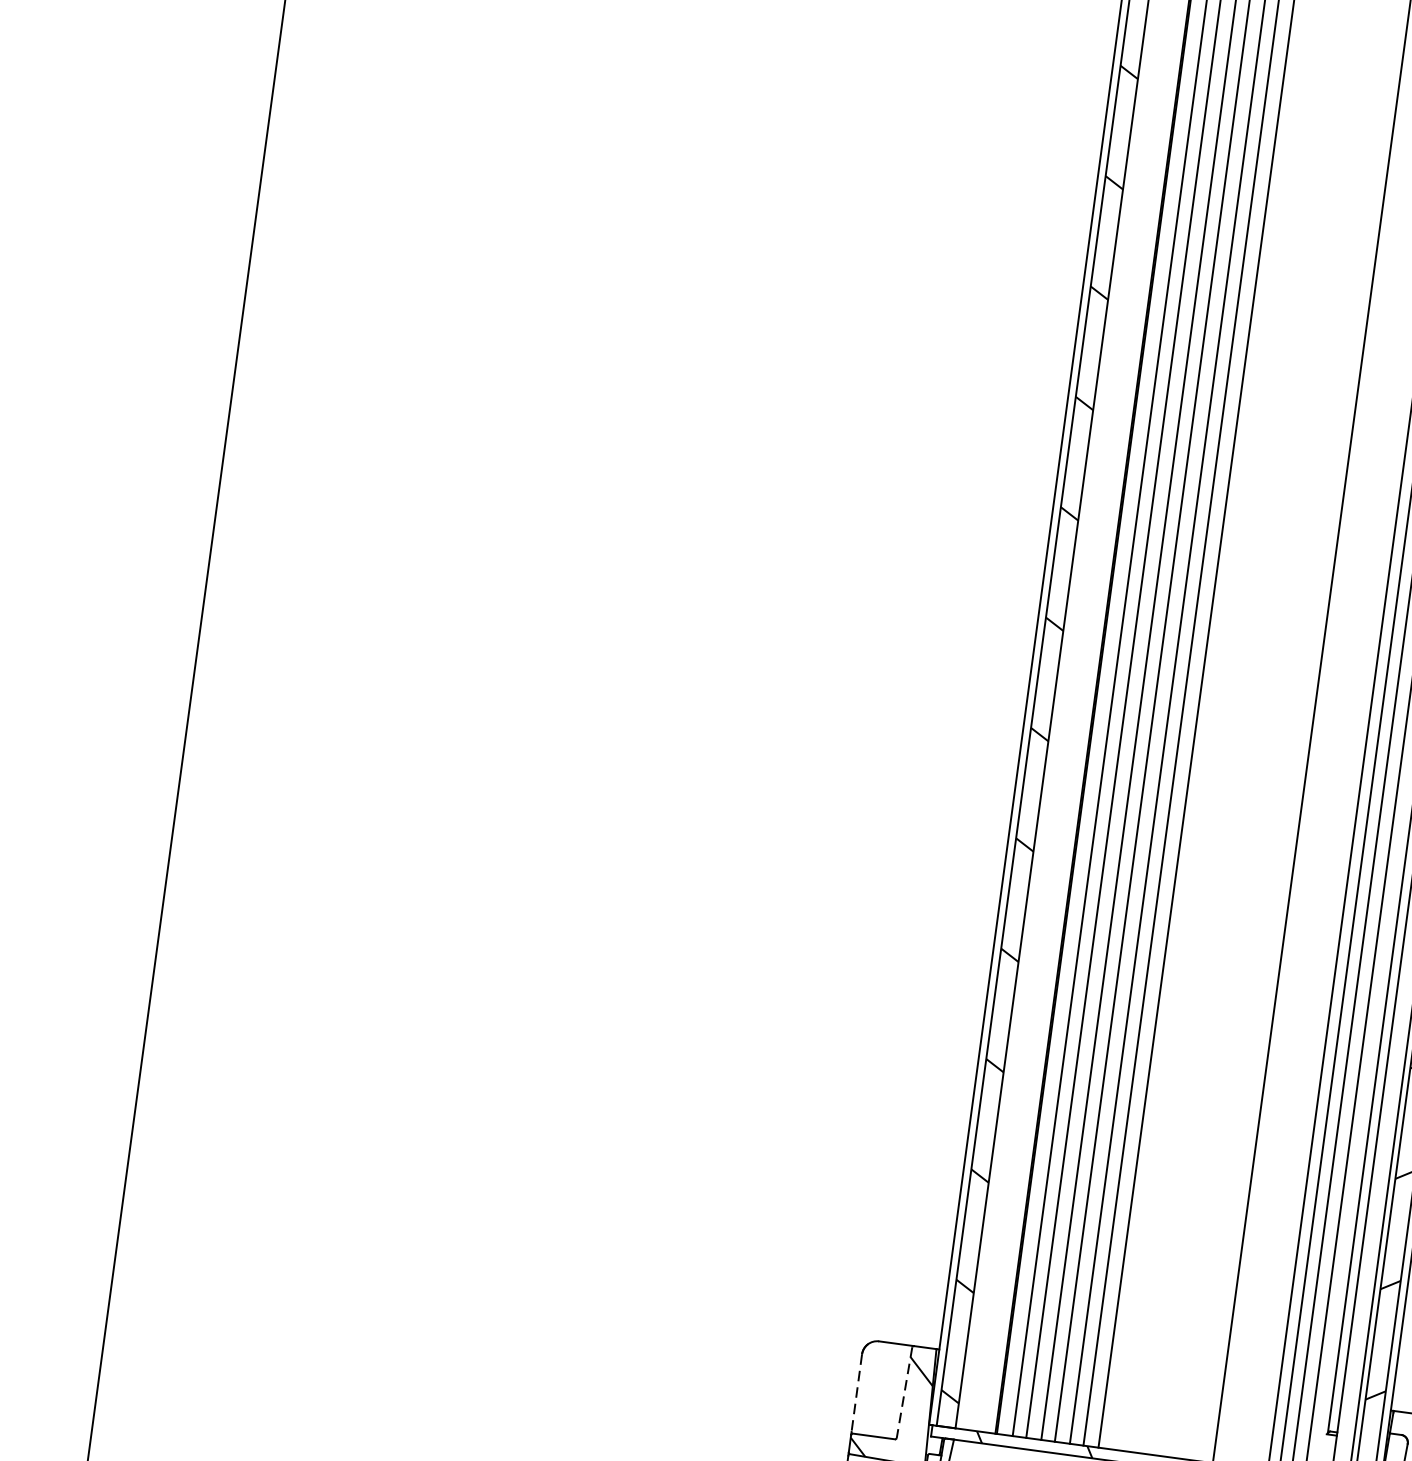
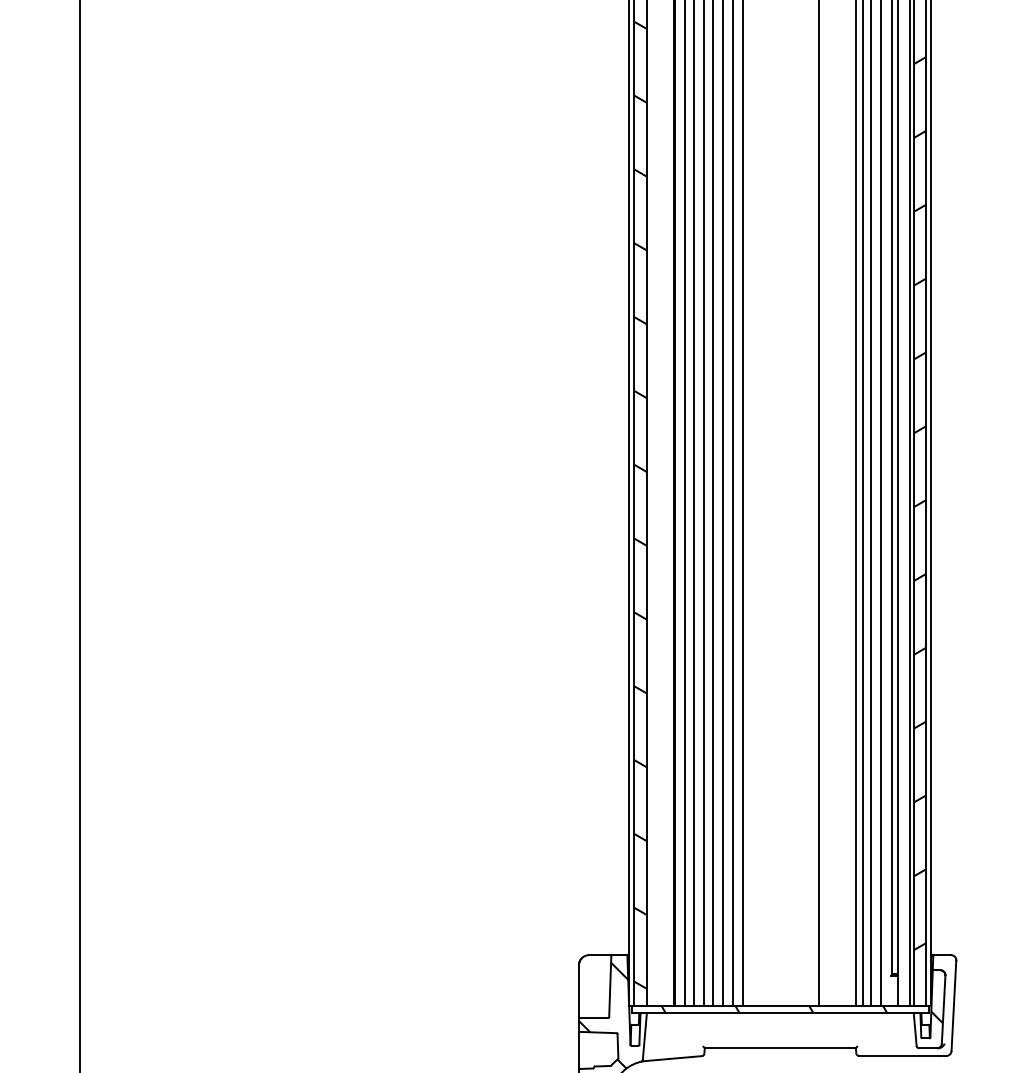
line: (904, 1392) -> (610, 986), dashed -> solid
line: (856, 1393) -> (578, 991), dashed -> solid

